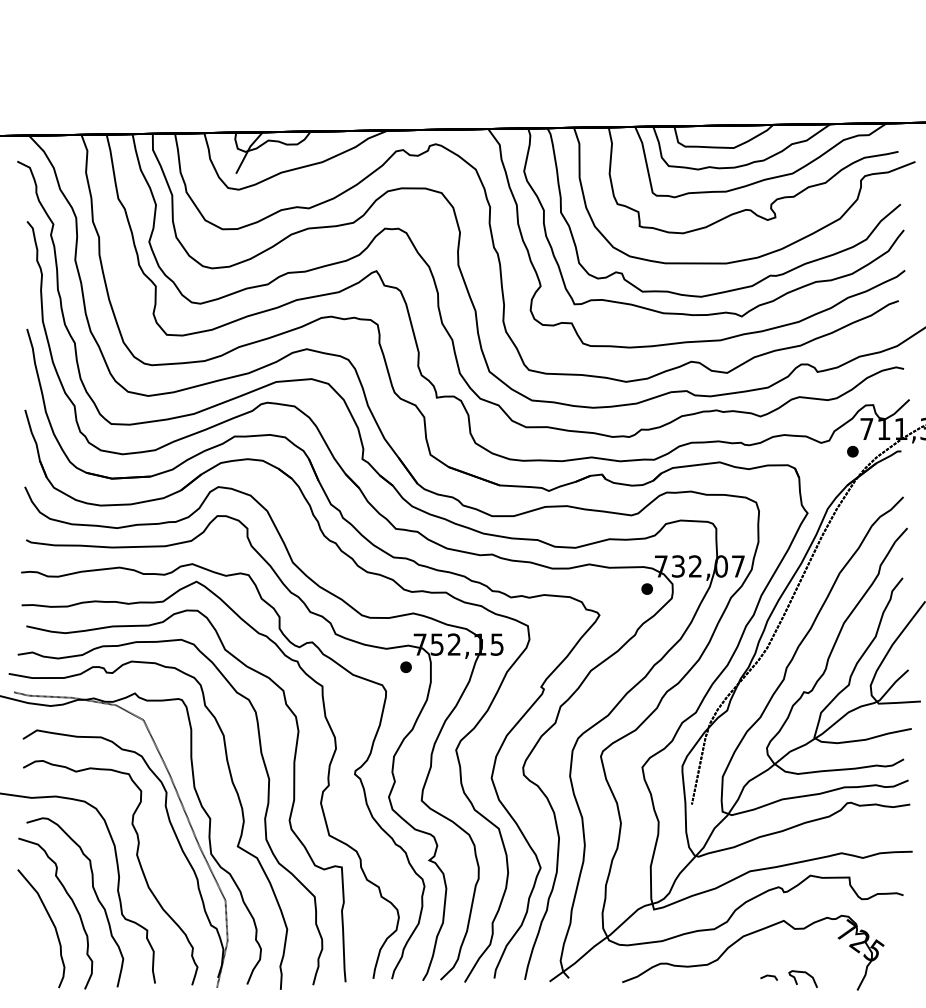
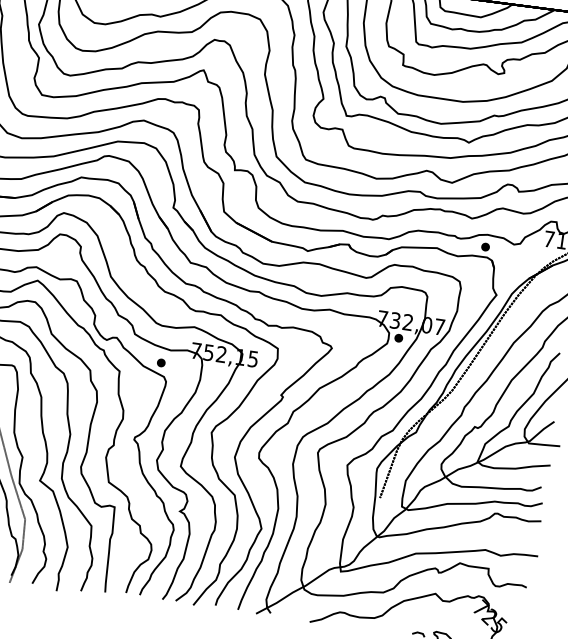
part: (852, 451) -> (485, 246), moved
part: (646, 588) -> (398, 337), moved
part: (405, 666) -> (160, 362), moved

